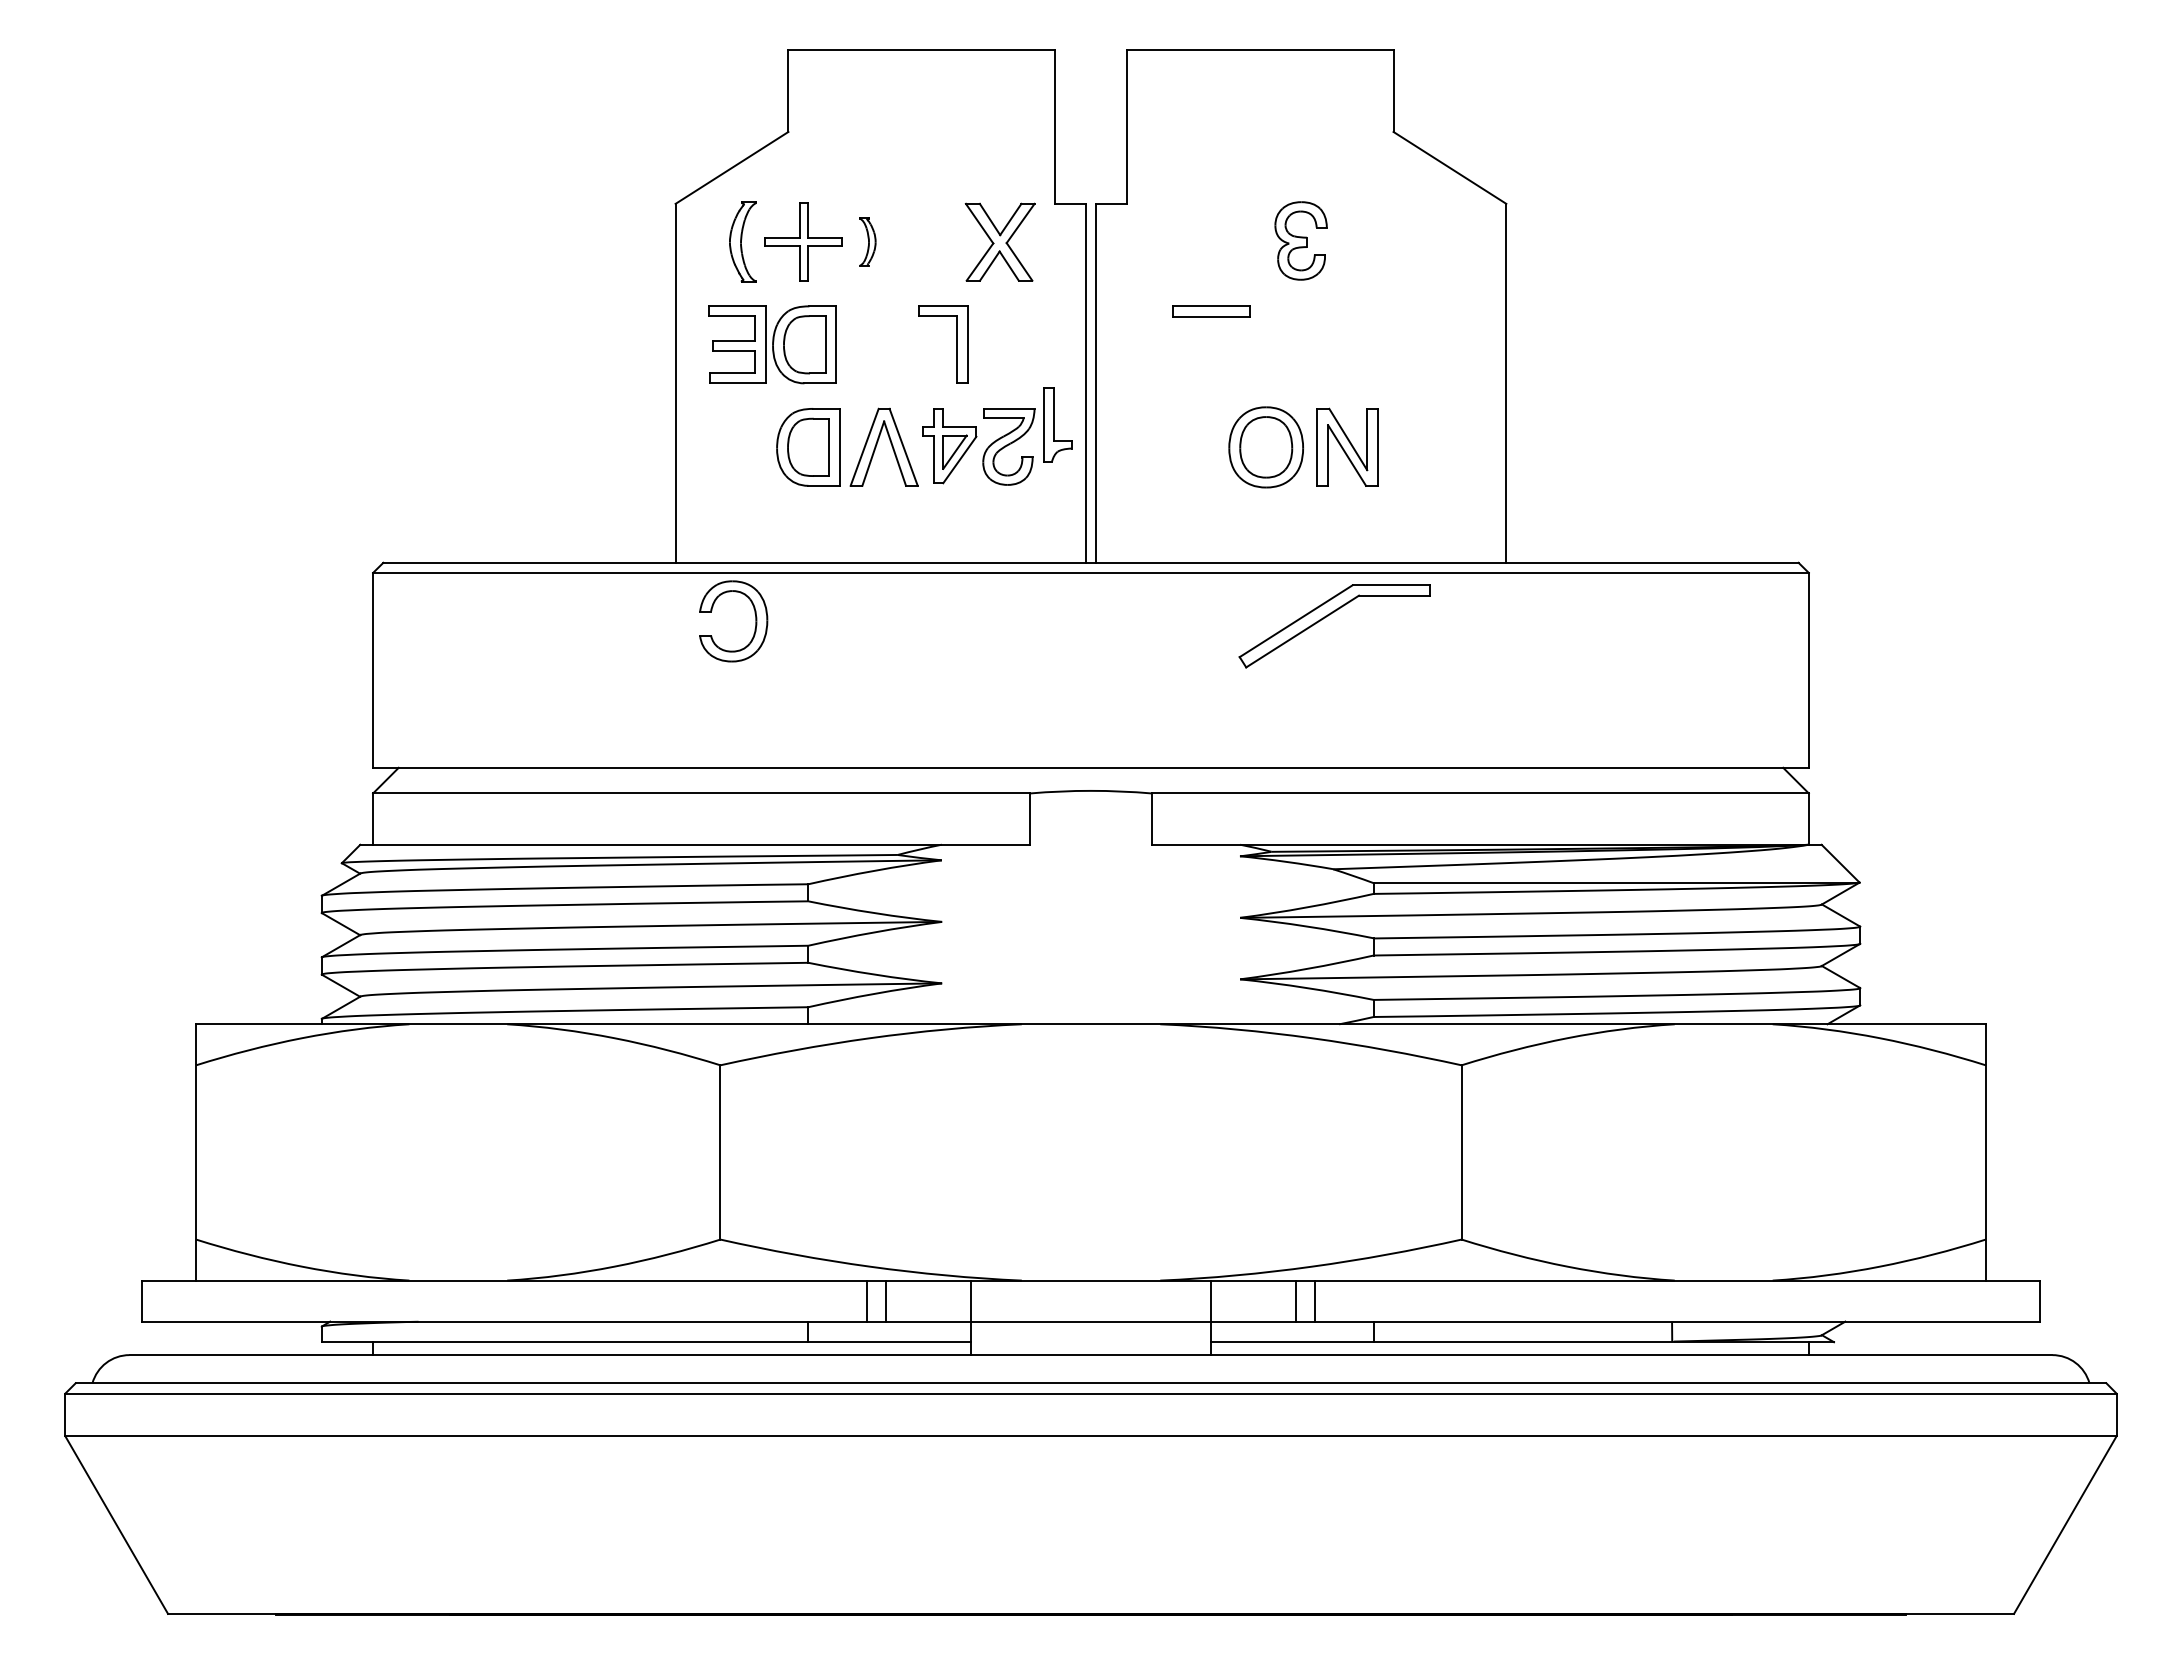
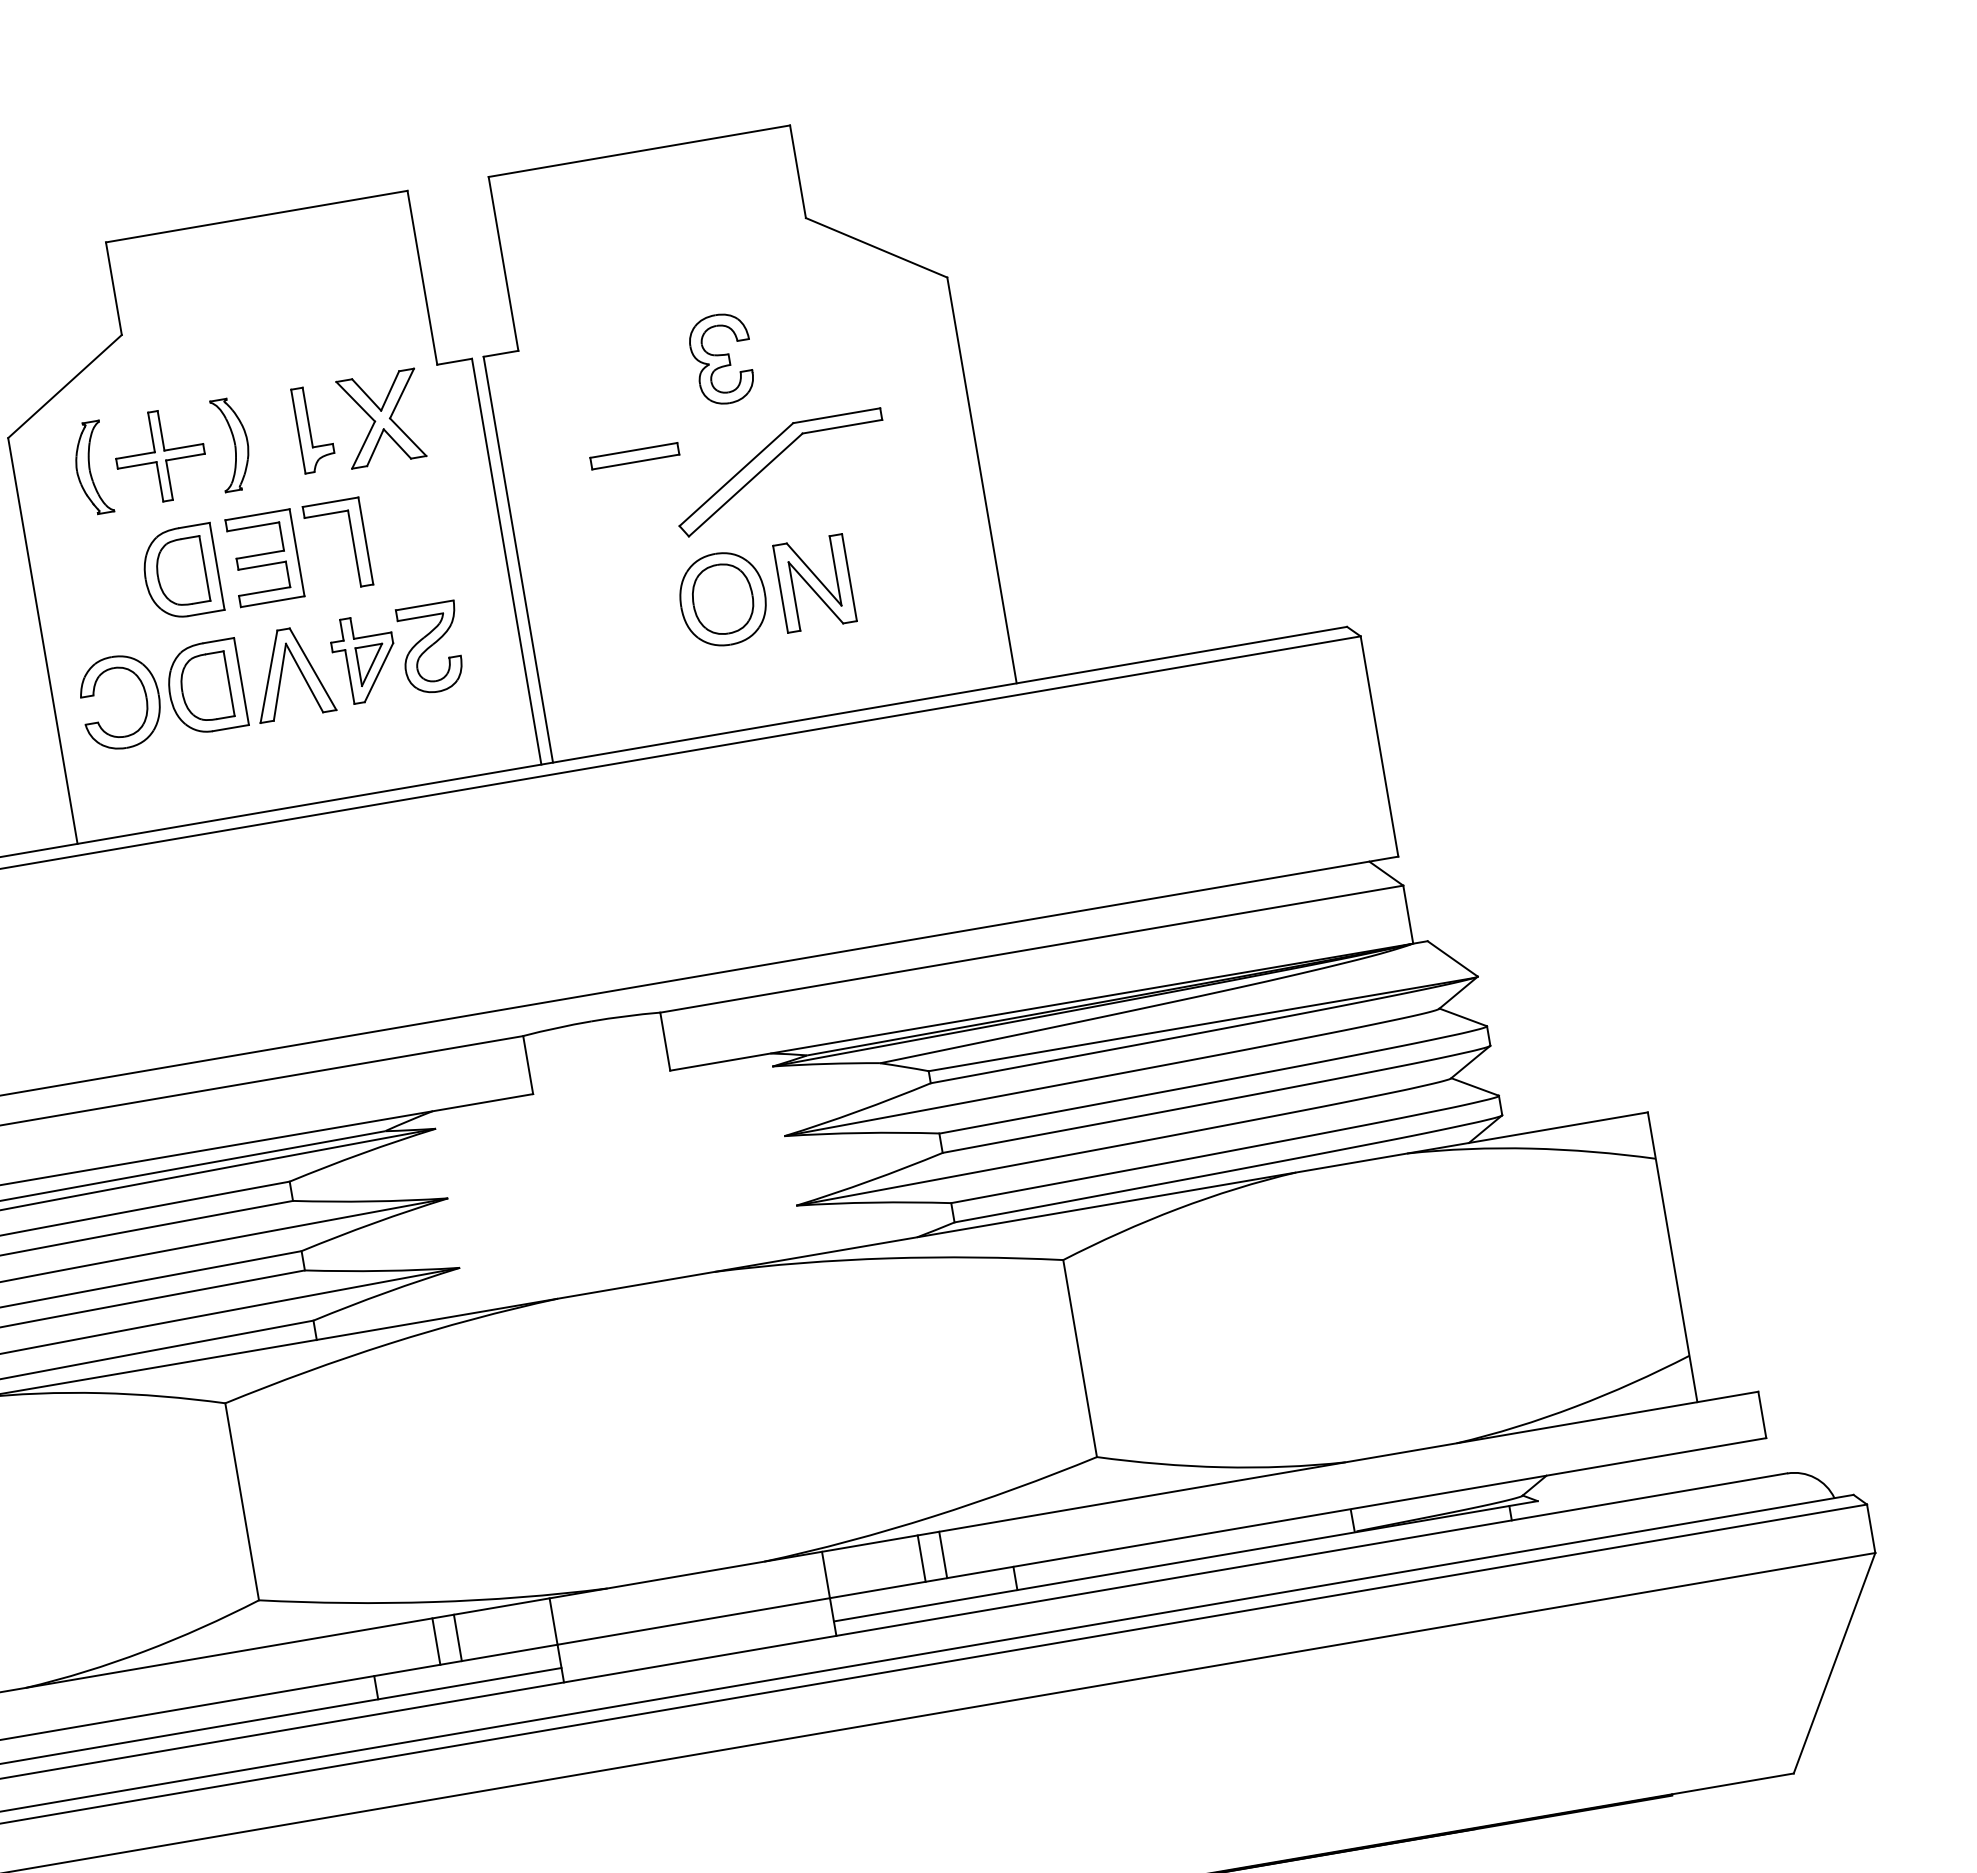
part: (867, 241) -> (232, 443), size x1.67
part: (737, 344) -> (264, 557), moved
part: (1057, 424) -> (313, 428), moved
part: (1328, 616) -> (772, 463), moved
part: (755, 621) -> (145, 698), moved

